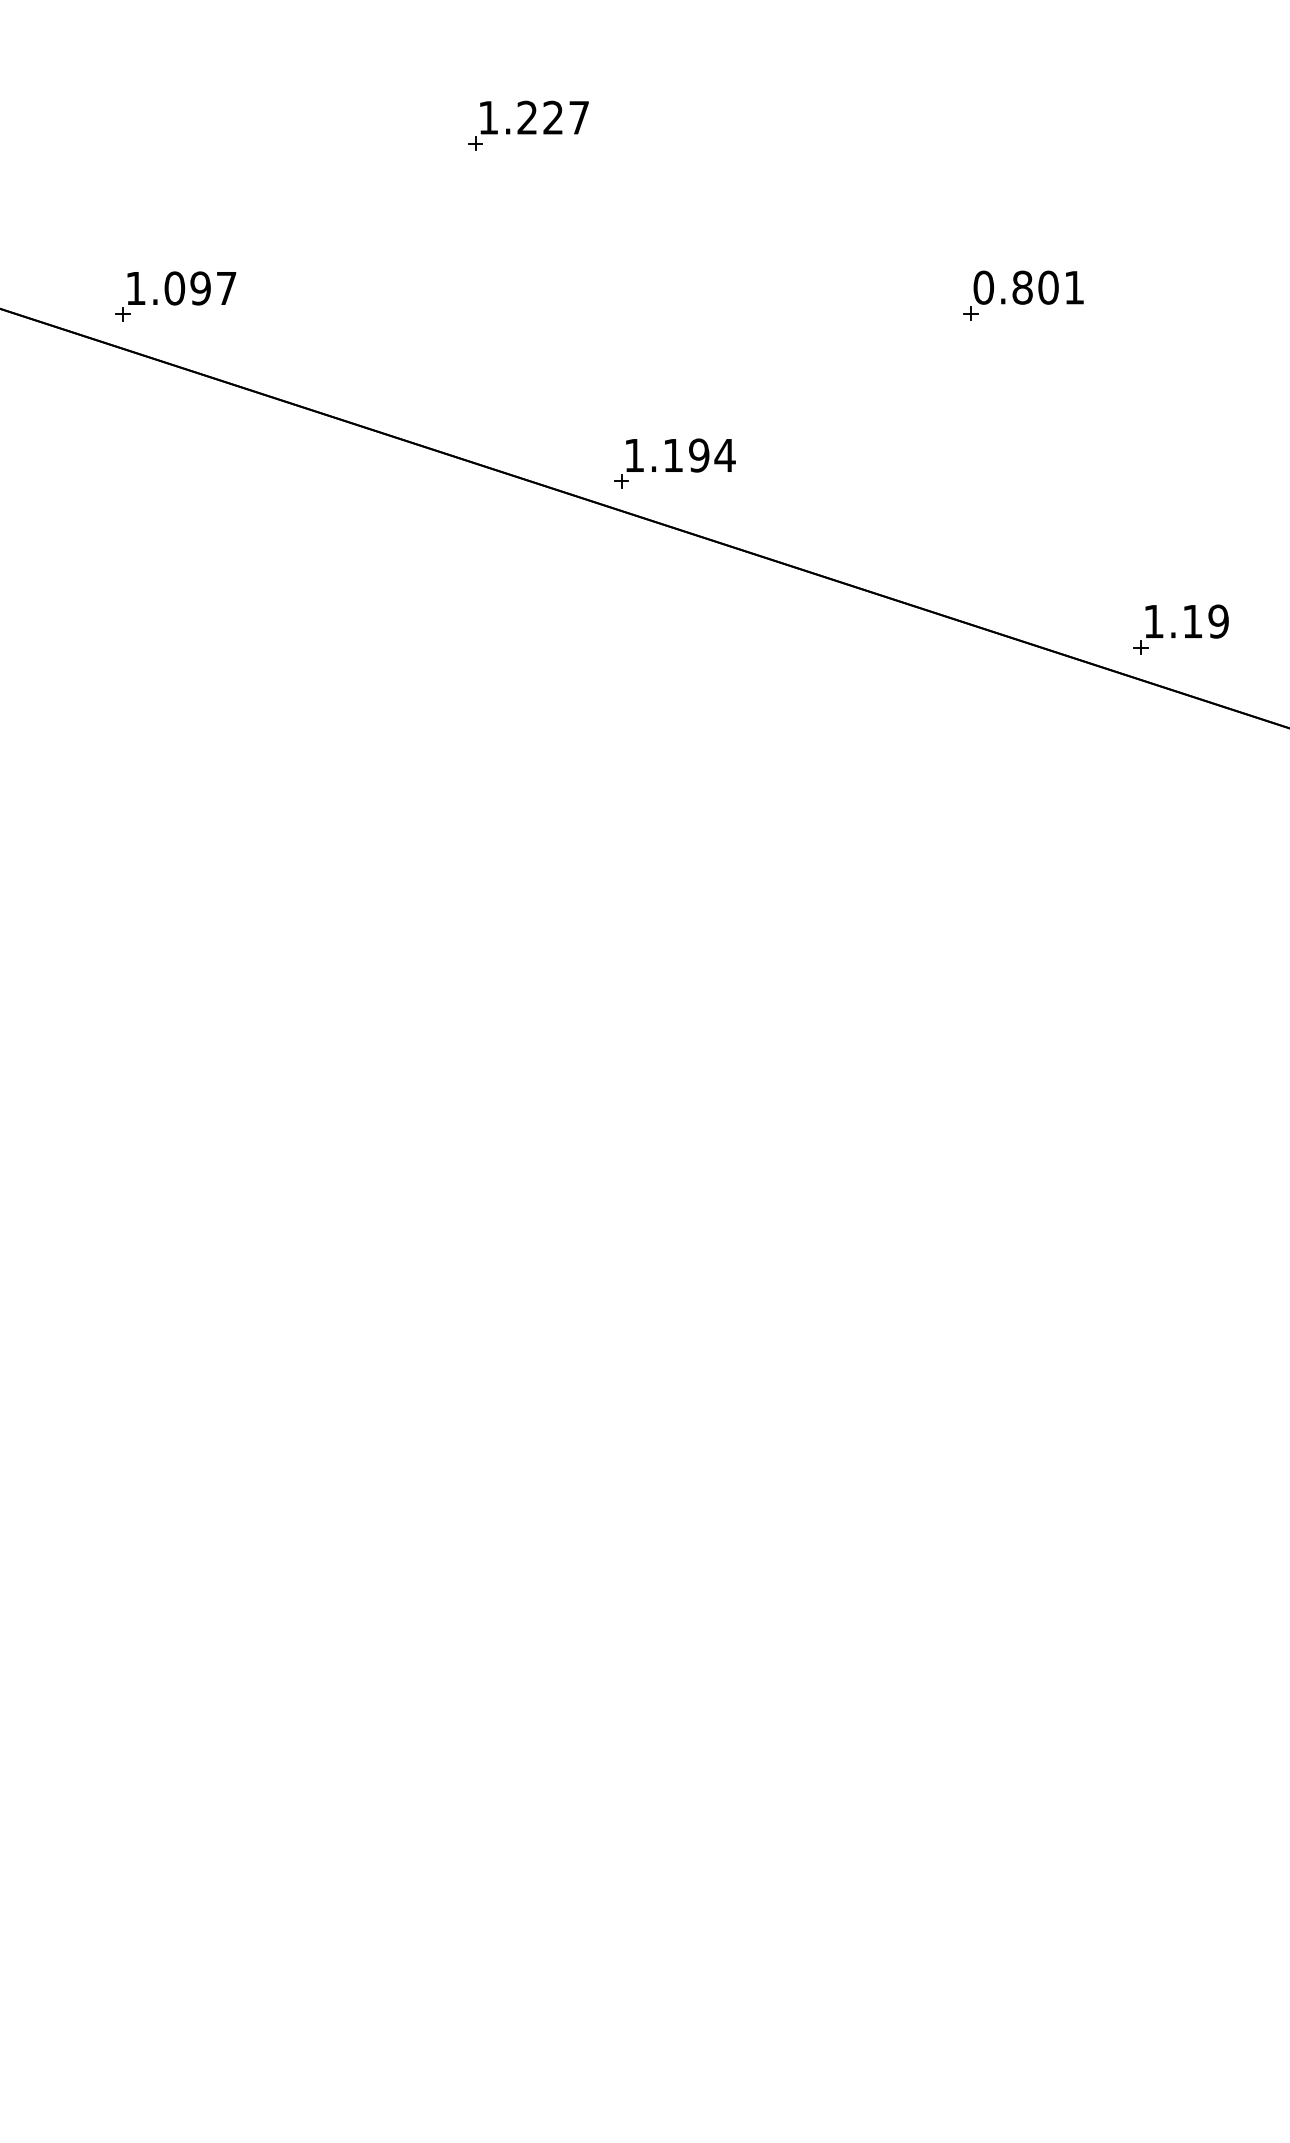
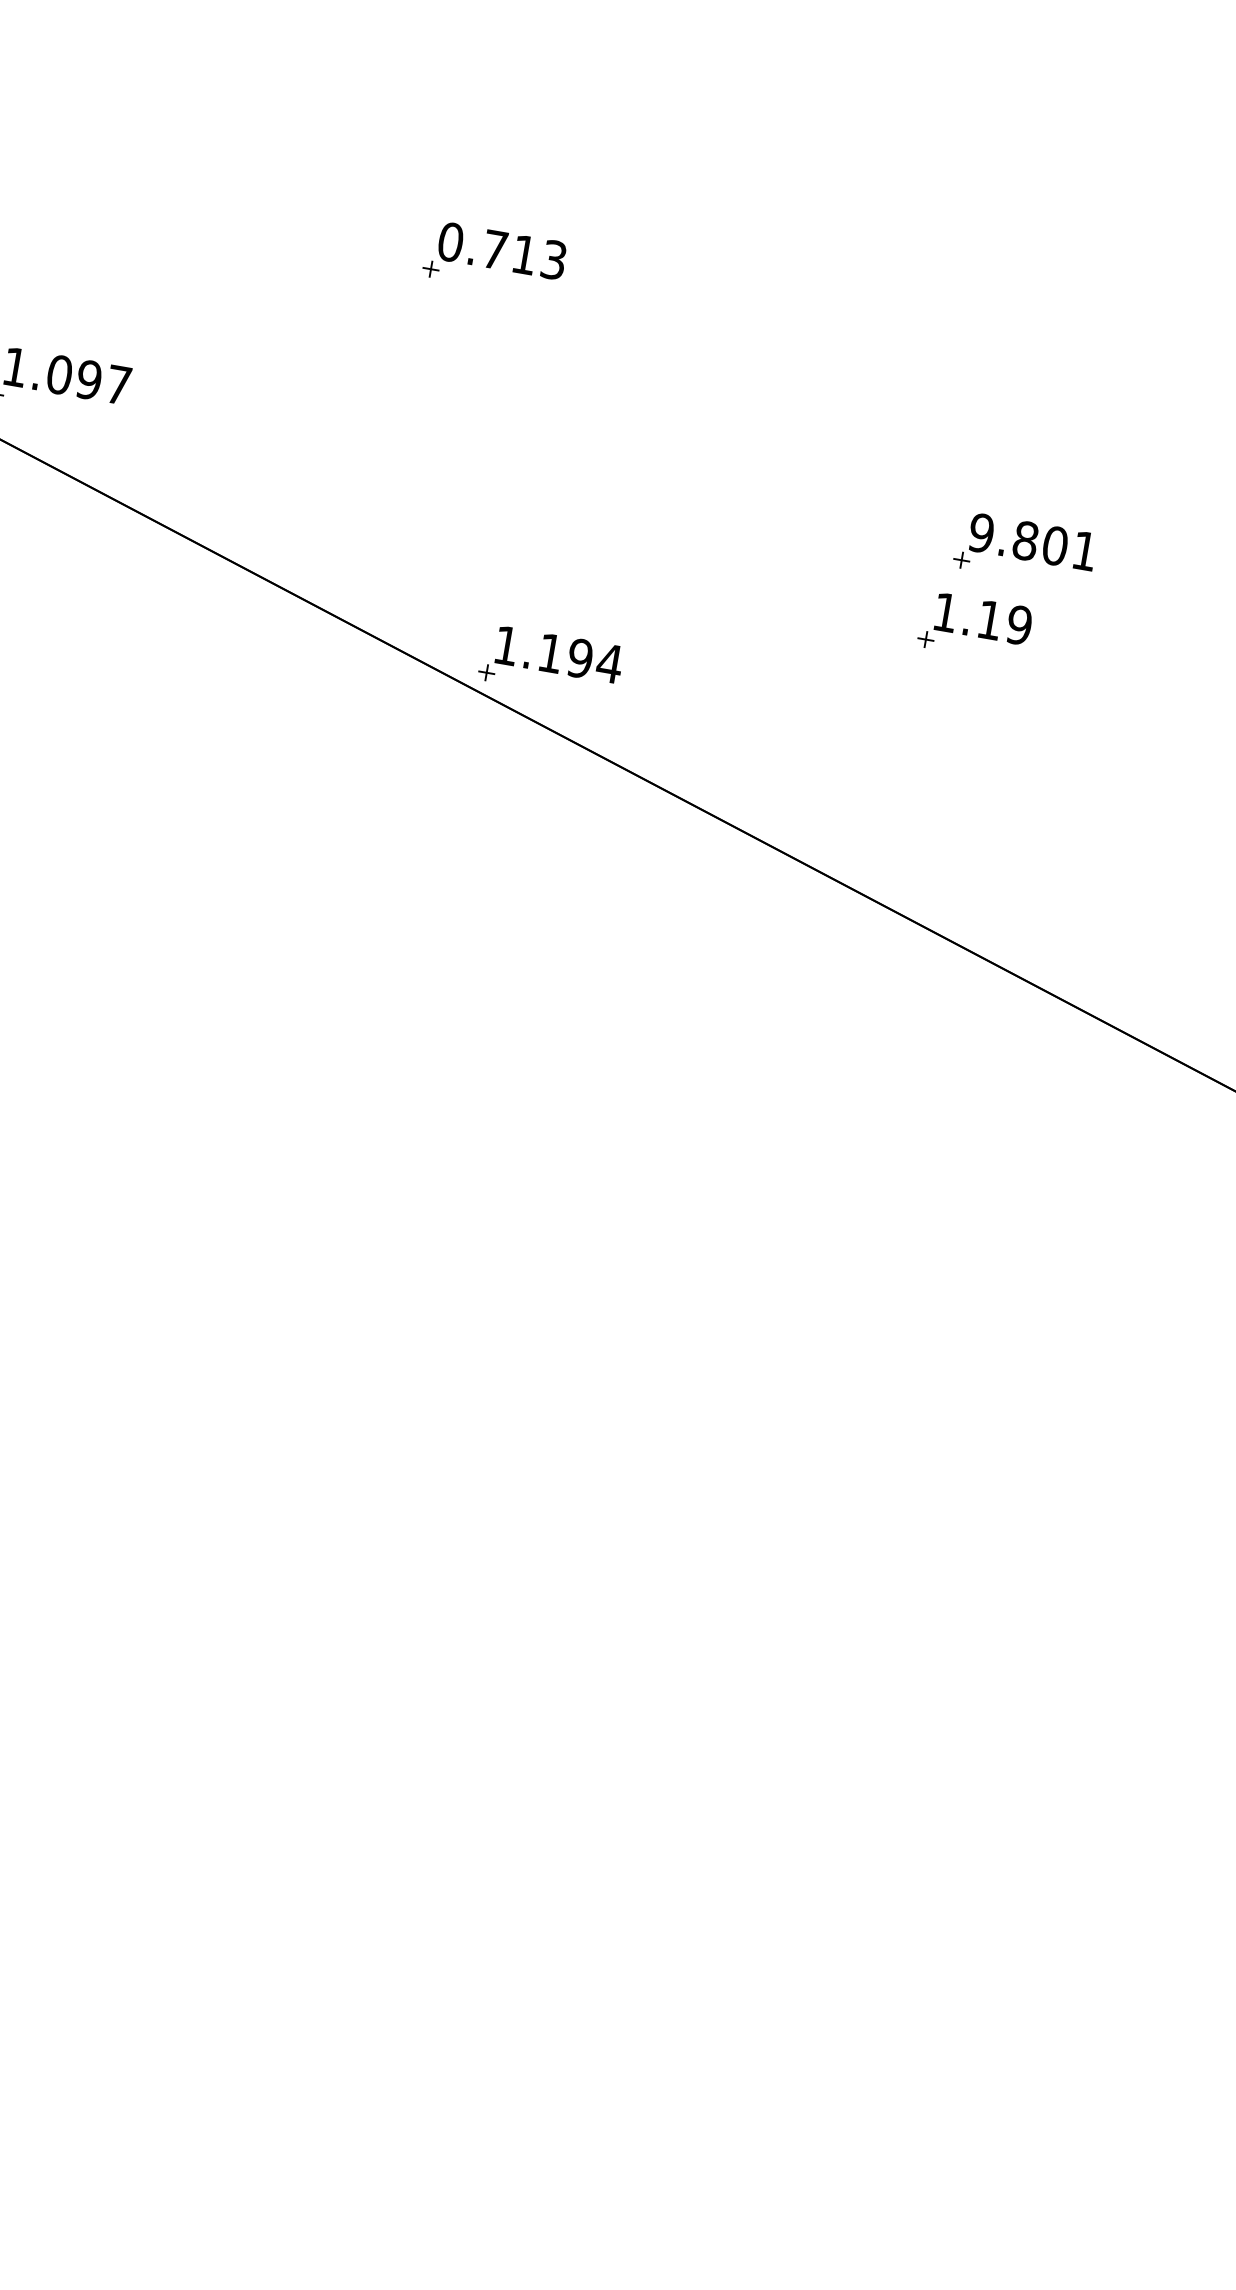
text: (533, 117) -> (501, 250), 1.227 -> 0.713
text: (983, 287) -> (981, 532), 0.801 -> 9.801
part: (674, 463) -> (550, 662), moved
part: (1180, 629) -> (974, 626), moved

